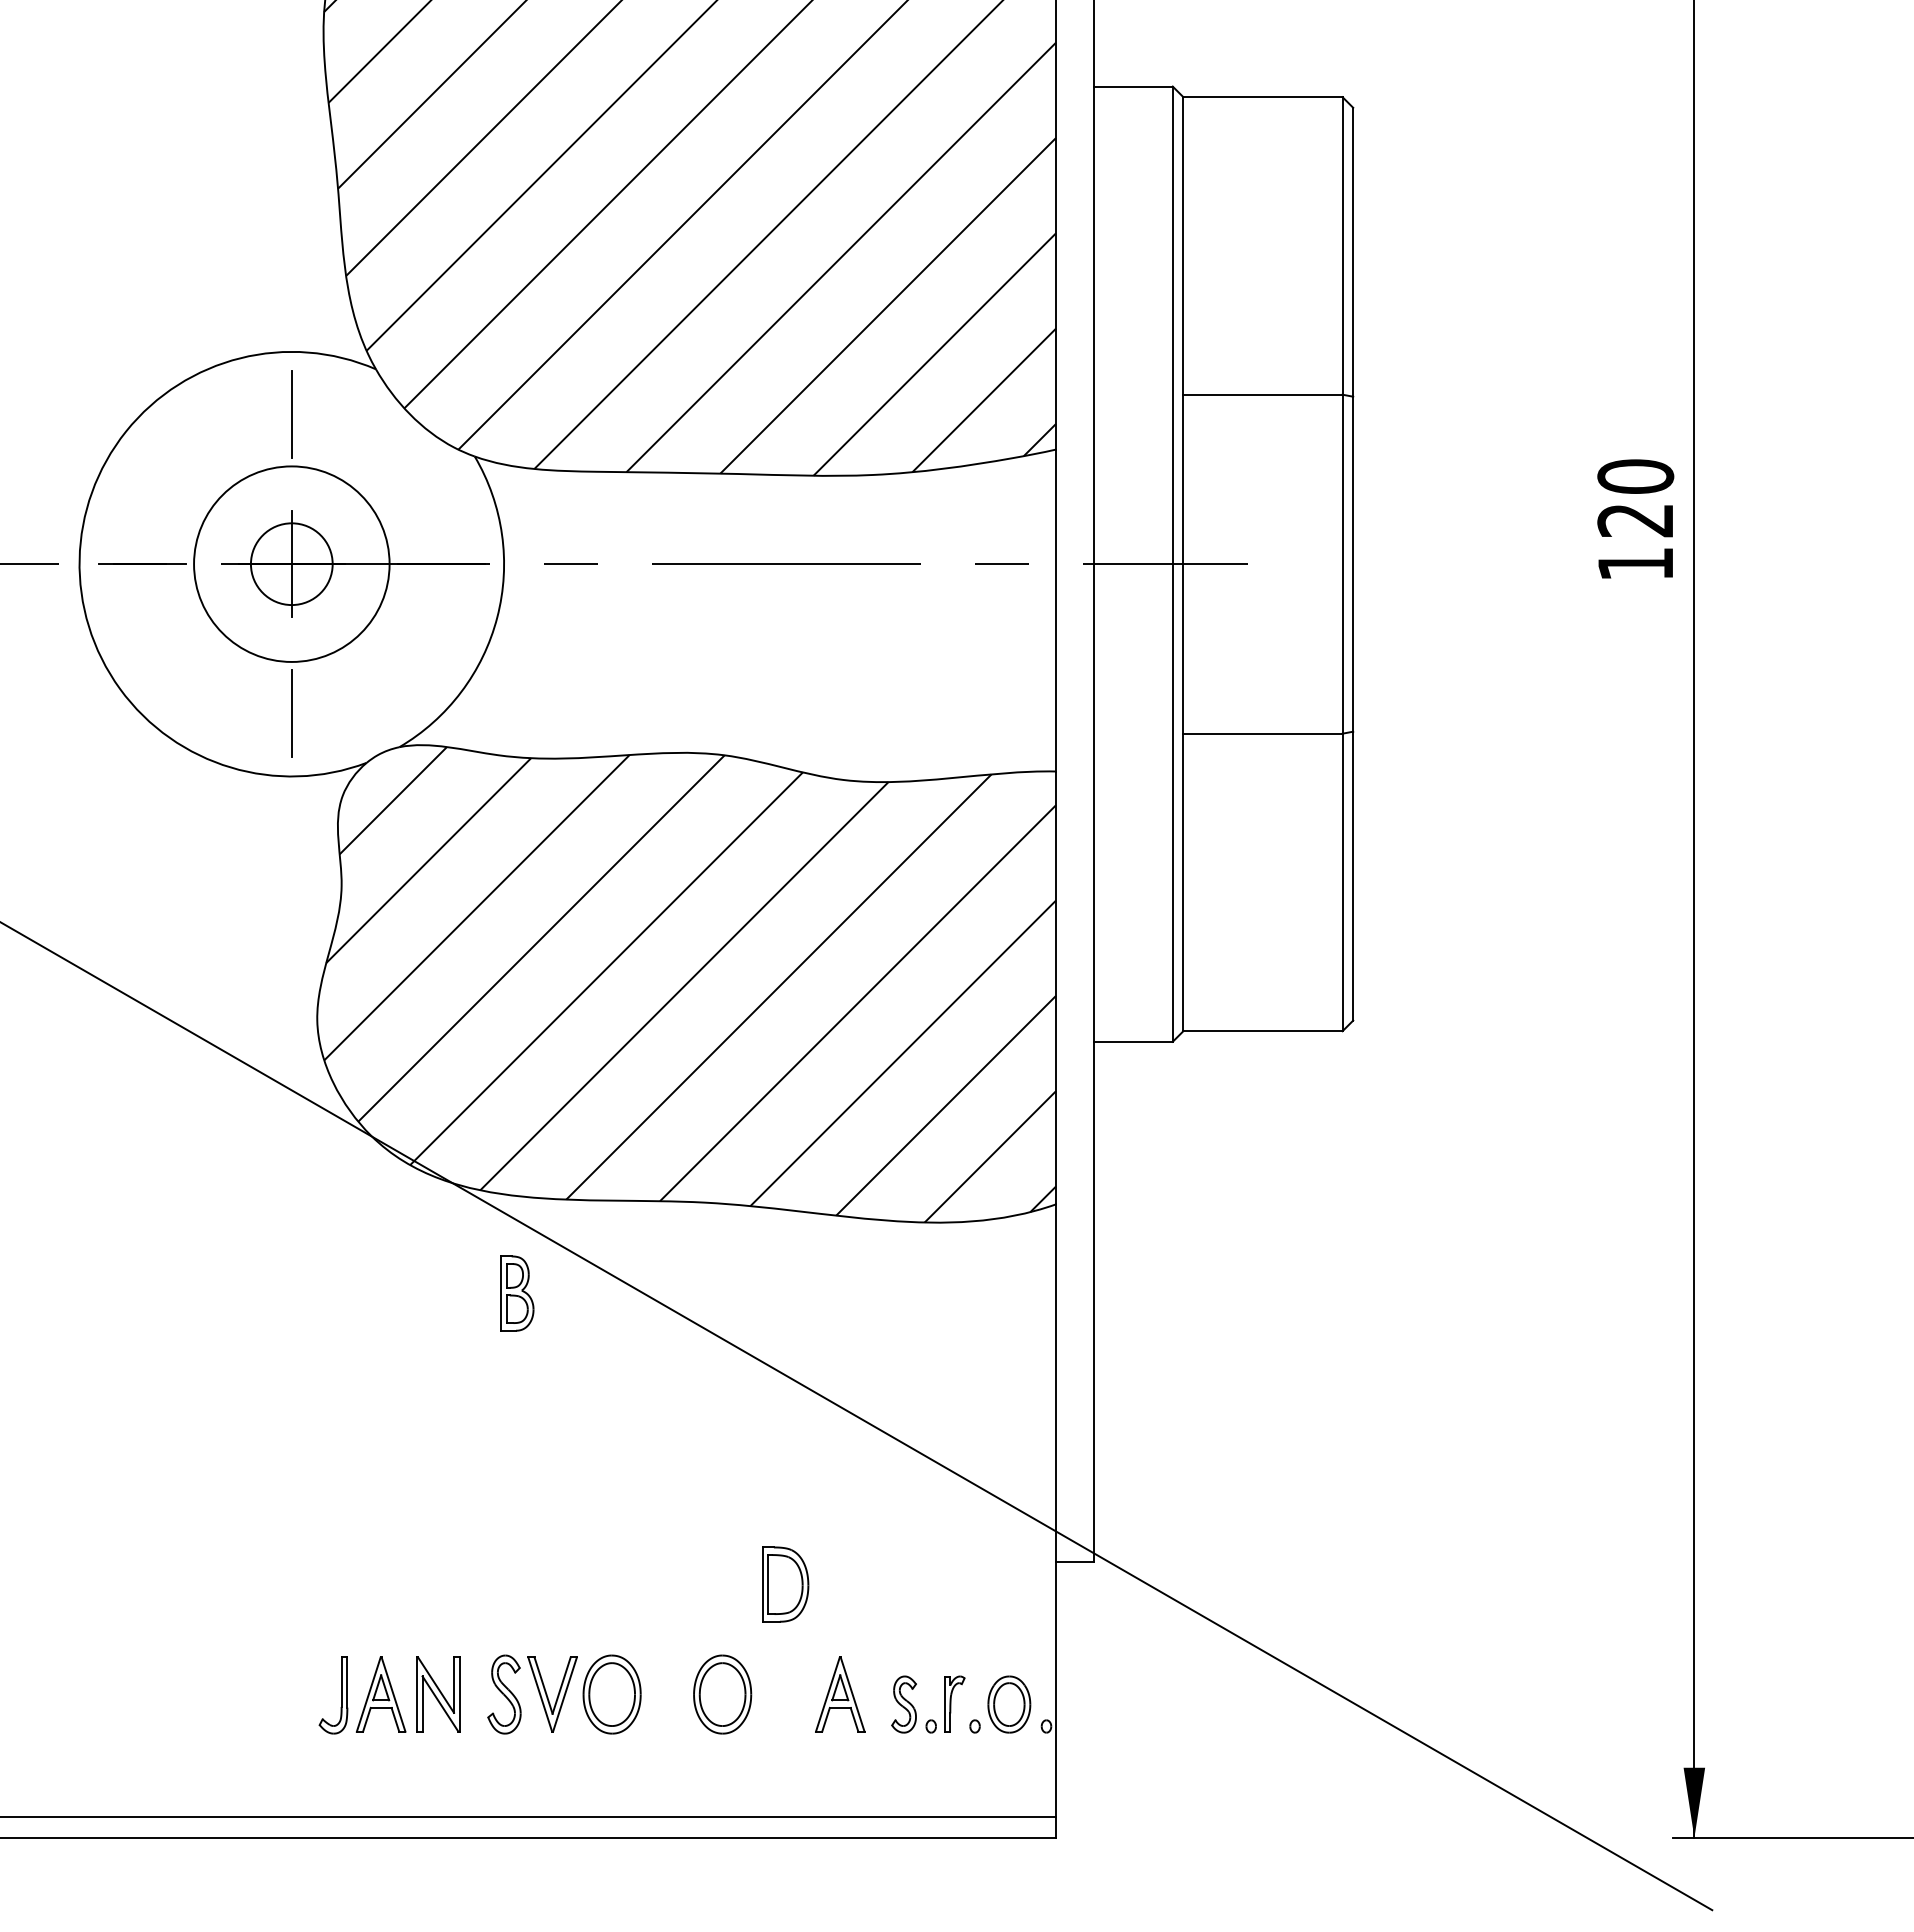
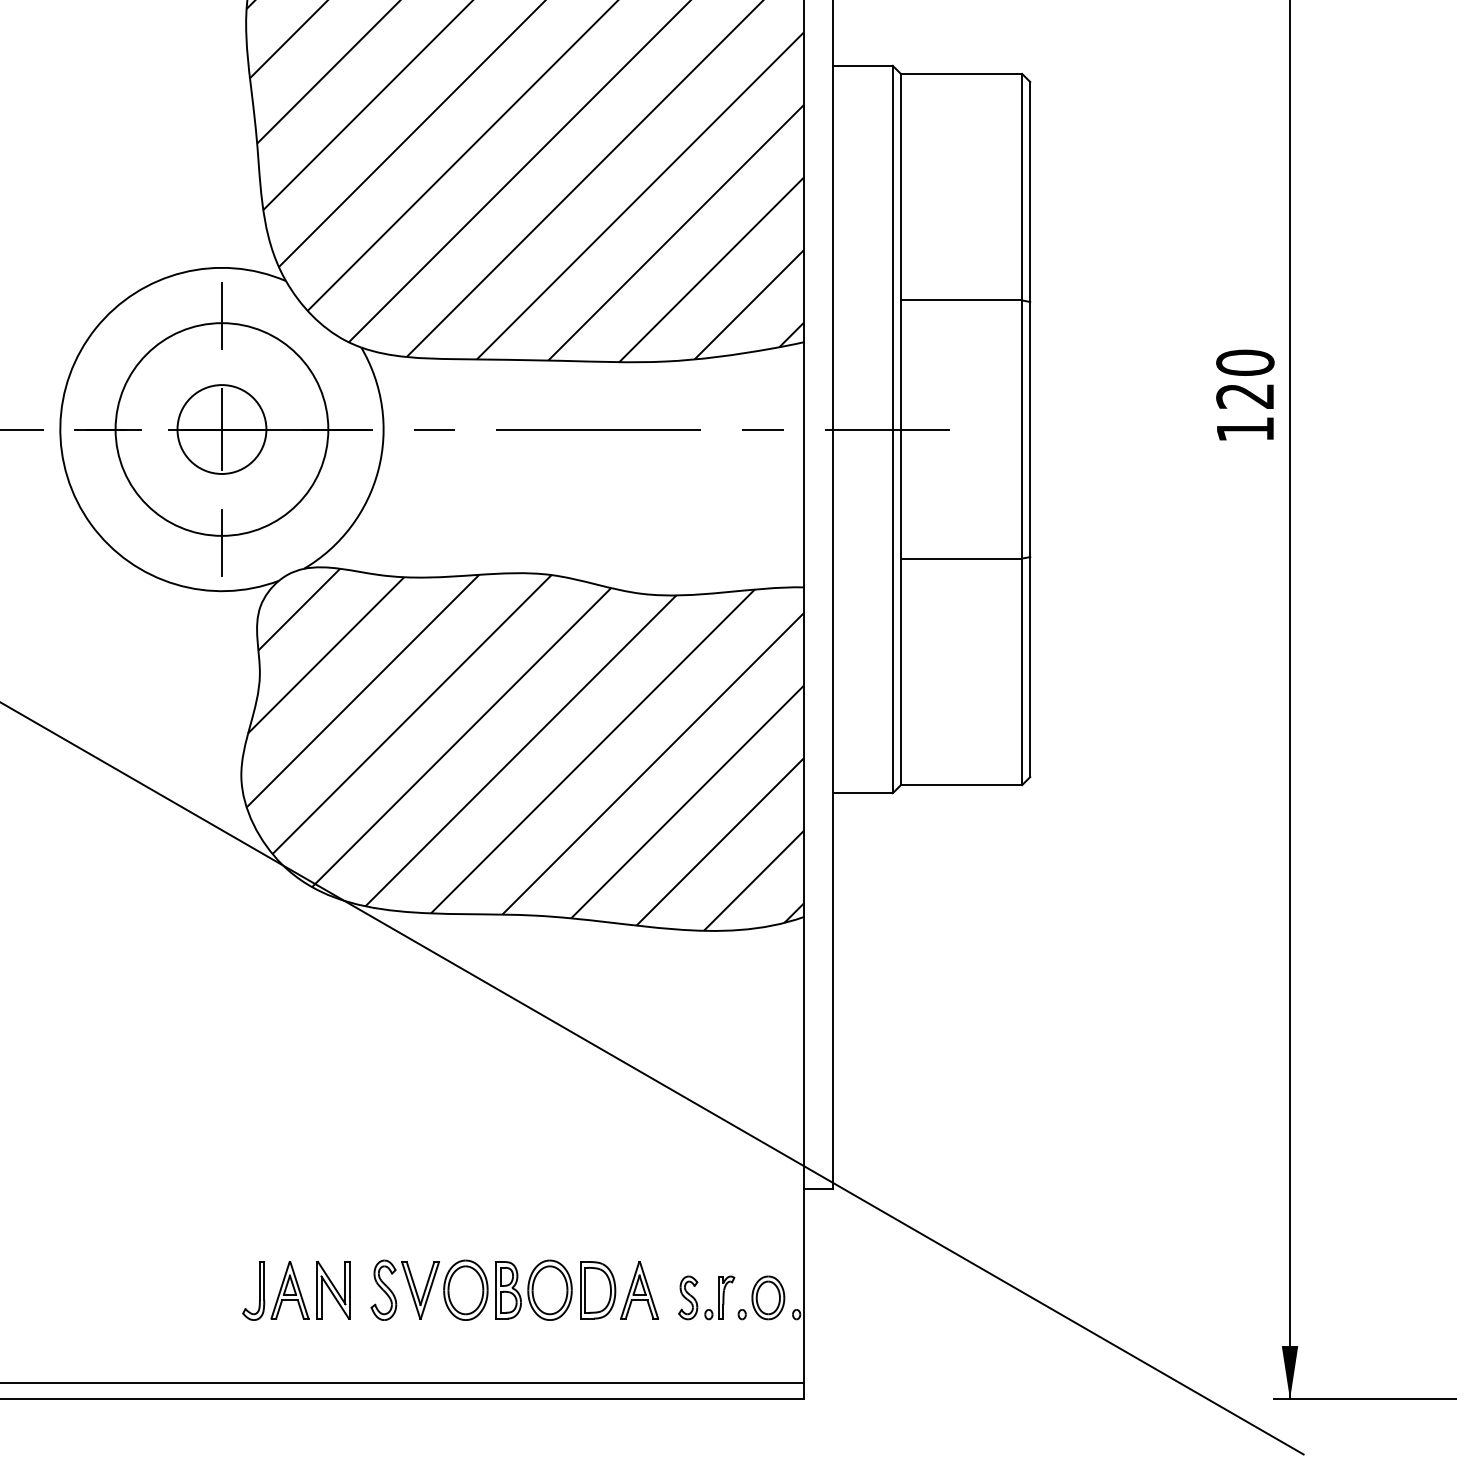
circle: (291, 563) -> (221, 428), size x1.43
circle: (291, 563) -> (221, 428), size x1.43
part: (517, 1293) -> (508, 1290), moved
part: (785, 1584) -> (597, 1290), moved

